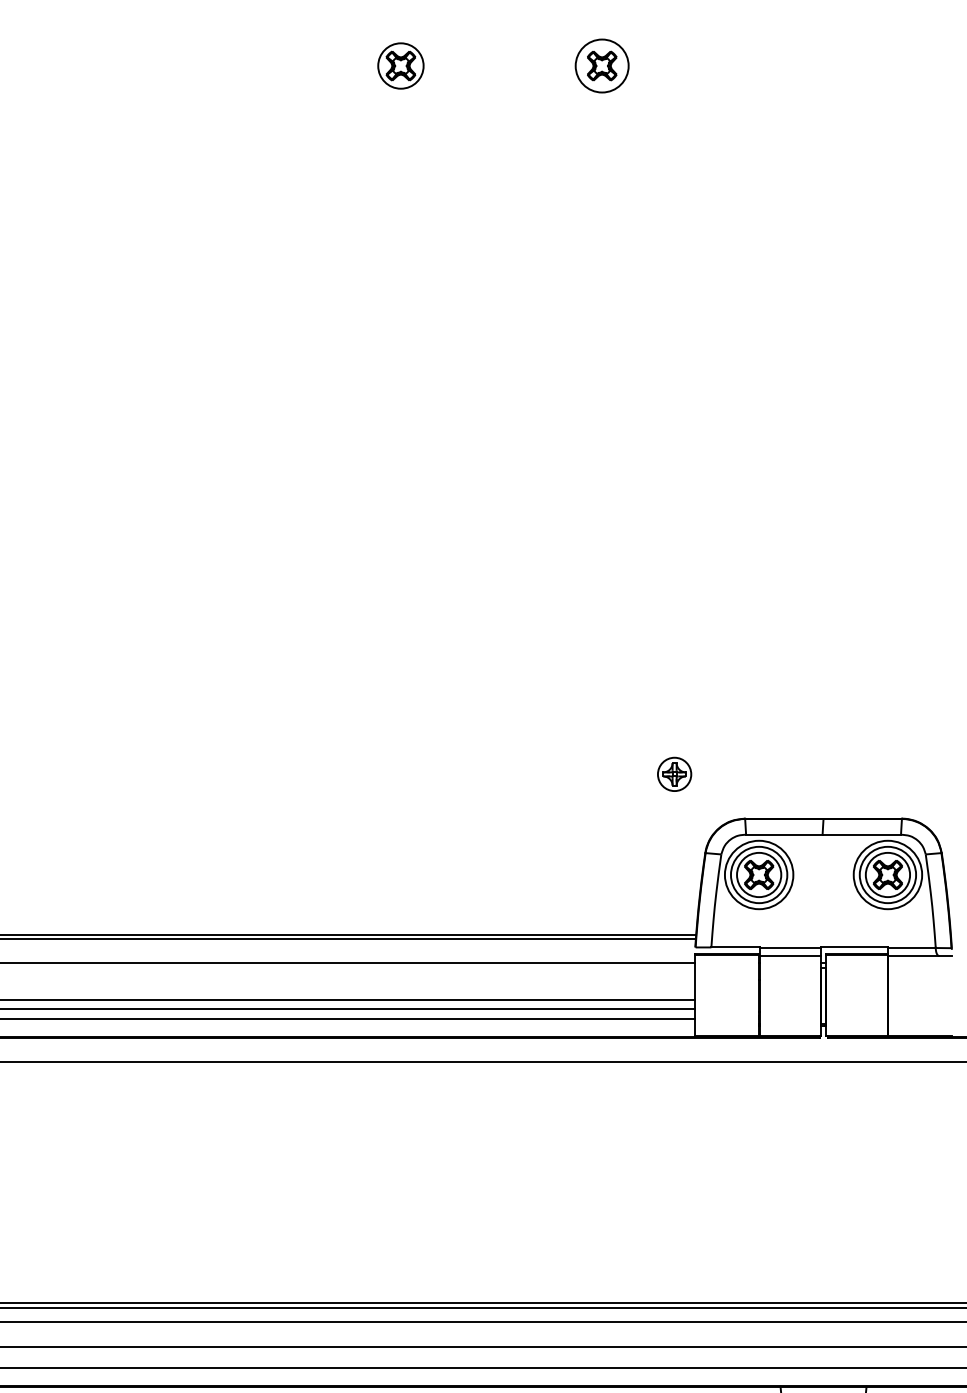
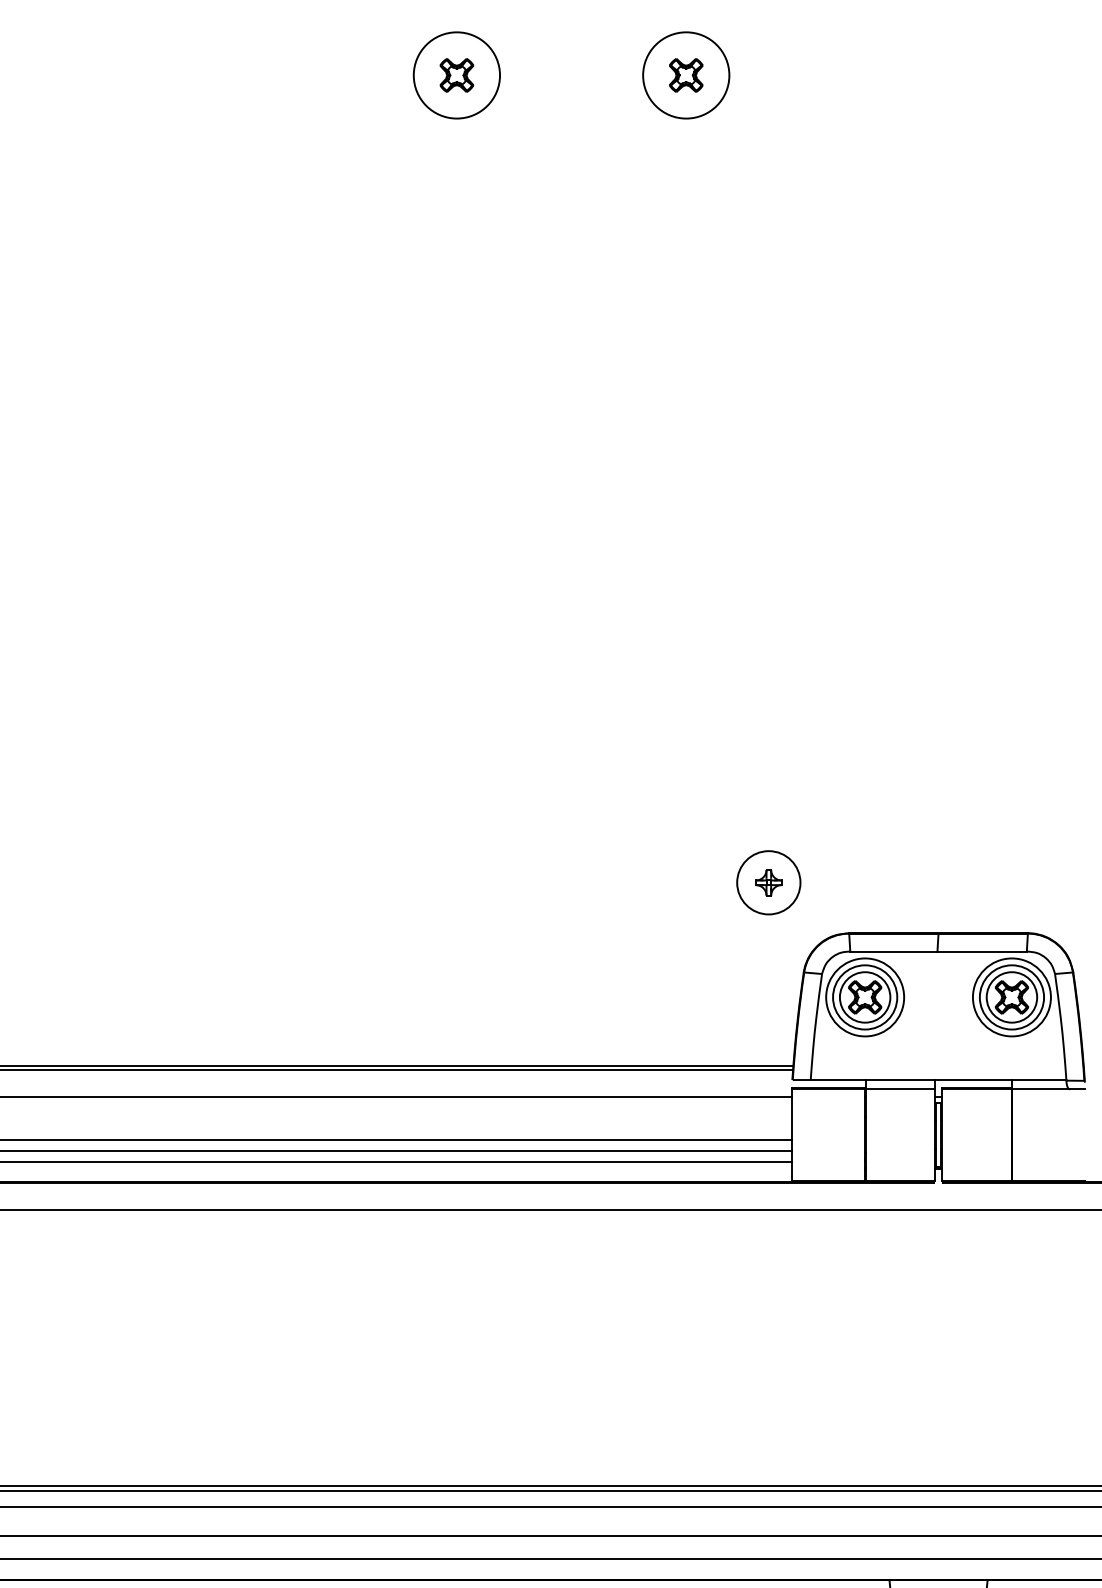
circle: (400, 65) -> (456, 74), size x1.67
circle: (602, 65) -> (686, 74), size x1.43
circle: (674, 774) -> (768, 882), size x1.67

